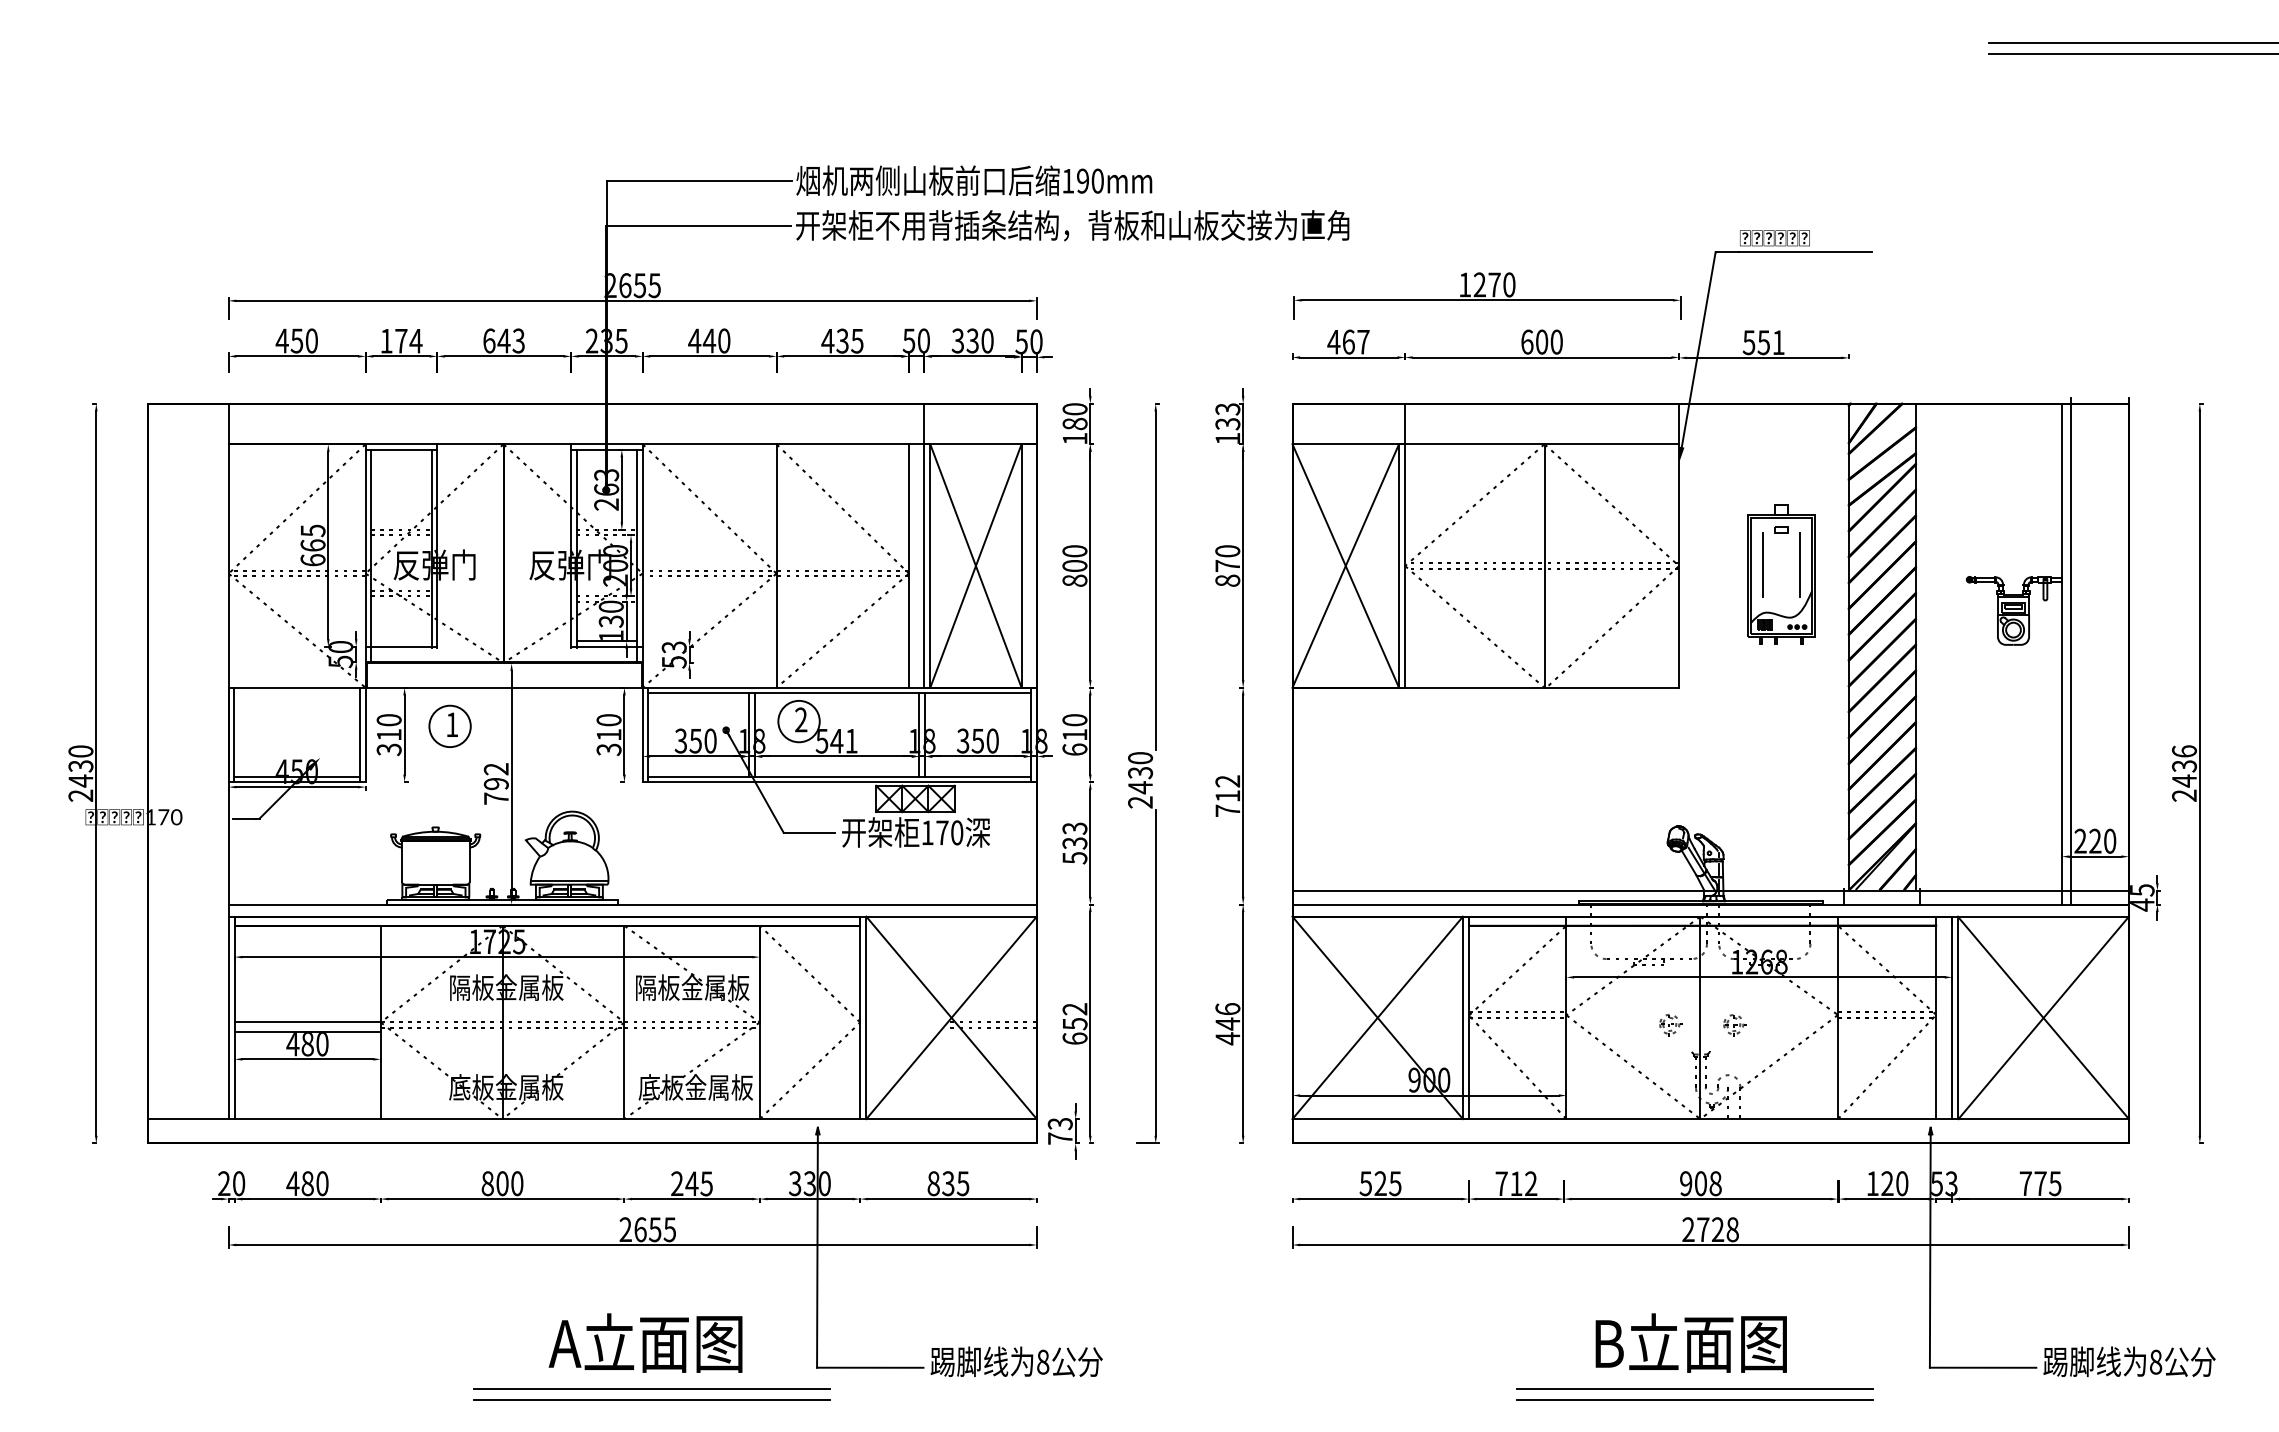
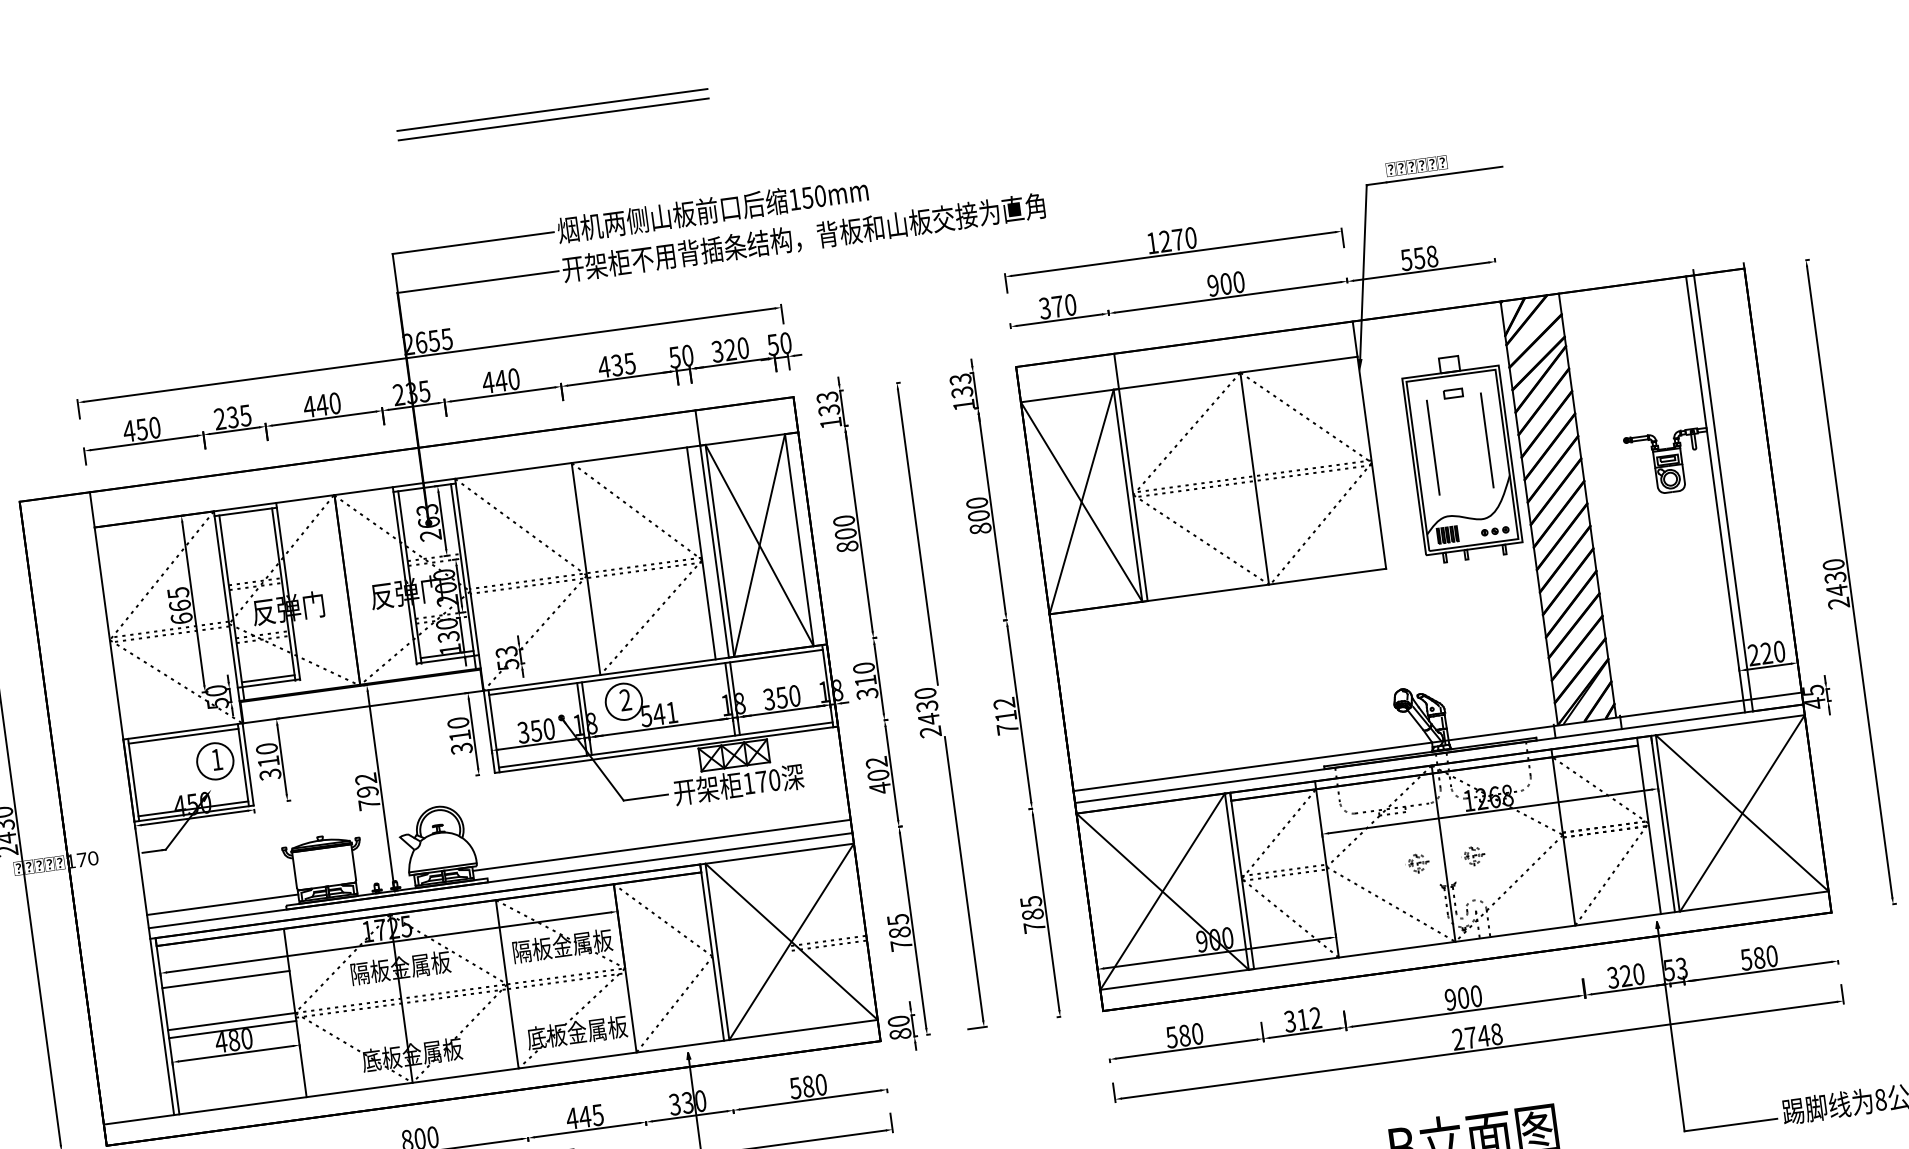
line: (808, 43) -> (552, 110), added
line: (808, 53) -> (553, 119), added
text: (1082, 180) -> (807, 197), 190mm -> 150mm
text: (401, 340) -> (232, 416), 174 -> 235
text: (503, 340) -> (321, 404), 643 -> 440
text: (972, 341) -> (730, 350), 330 -> 320
text: (1348, 341) -> (1057, 306), 467 -> 370
text: (1527, 341) -> (1213, 285), 600 -> 900
text: (1778, 342) -> (1432, 256), 551 -> 558
text: (1074, 416) -> (827, 403), 180 -> 133
text: (1227, 565) -> (978, 515), 870 -> 800
part: (1781, 574) -> (1462, 458), size x1.67
line: (401, 641) -> (268, 678), added
line: (297, 693) -> (183, 736), added
part: (449, 725) -> (214, 760), moved
text: (1074, 749) -> (867, 693), 610 -> 310
text: (2184, 751) -> (1833, 564), 2436 -> 2430
text: (1074, 843) -> (878, 775), 533 -> 402
line: (315, 889) -> (222, 904), added
line: (819, 889) -> (661, 845), added
line: (307, 974) -> (225, 979), added
text: (1074, 1023) -> (899, 932), 652 -> 785
text: (1227, 1024) -> (1032, 915), 446 -> 785
text: (1059, 1130) -> (898, 1027), 73 -> 80
text: (676, 1183) -> (571, 1118), 245 -> 445
text: (948, 1183) -> (808, 1086), 835 -> 580
text: (1387, 1183) -> (1190, 1034), 525 -> 580
text: (1501, 1183) -> (1289, 1021), 712 -> 312
text: (1715, 1183) -> (1476, 996), 908 -> 900
text: (1872, 1183) -> (1612, 977), 120 -> 320
text: (2040, 1183) -> (1759, 957), 775 -> 580
text: (1717, 1229) -> (1483, 1035), 2728 -> 2748

